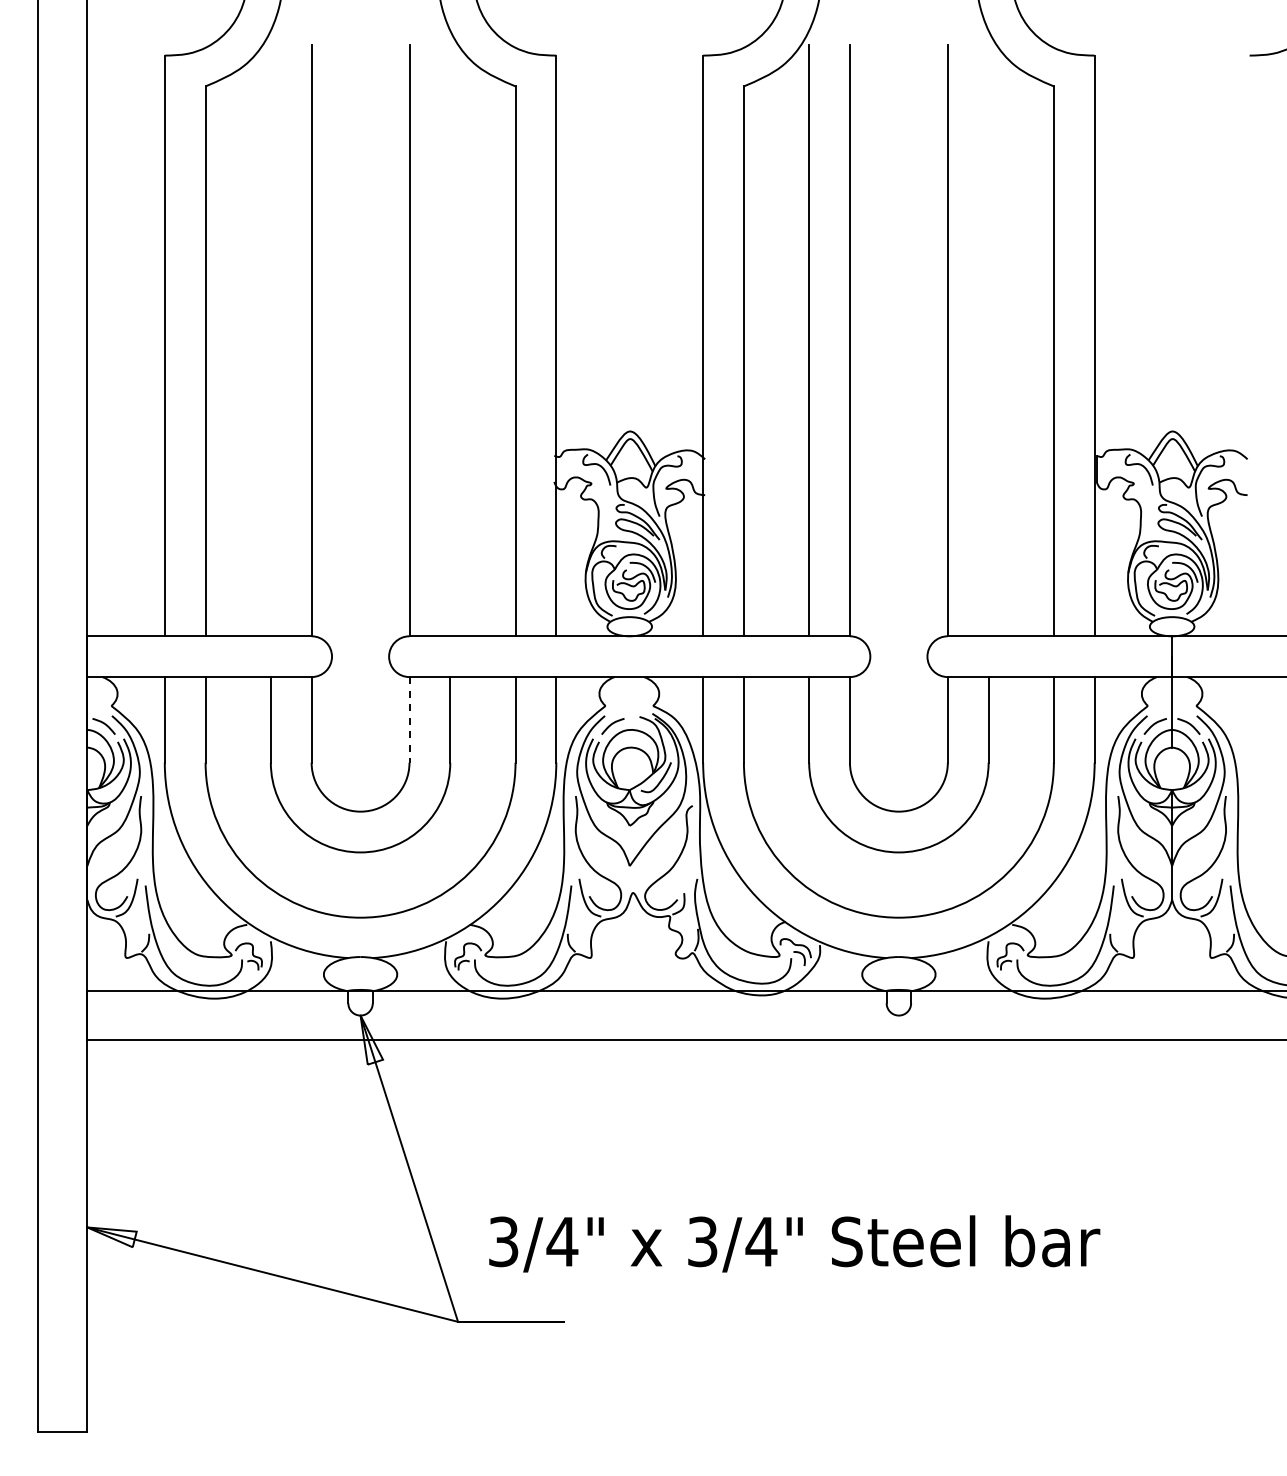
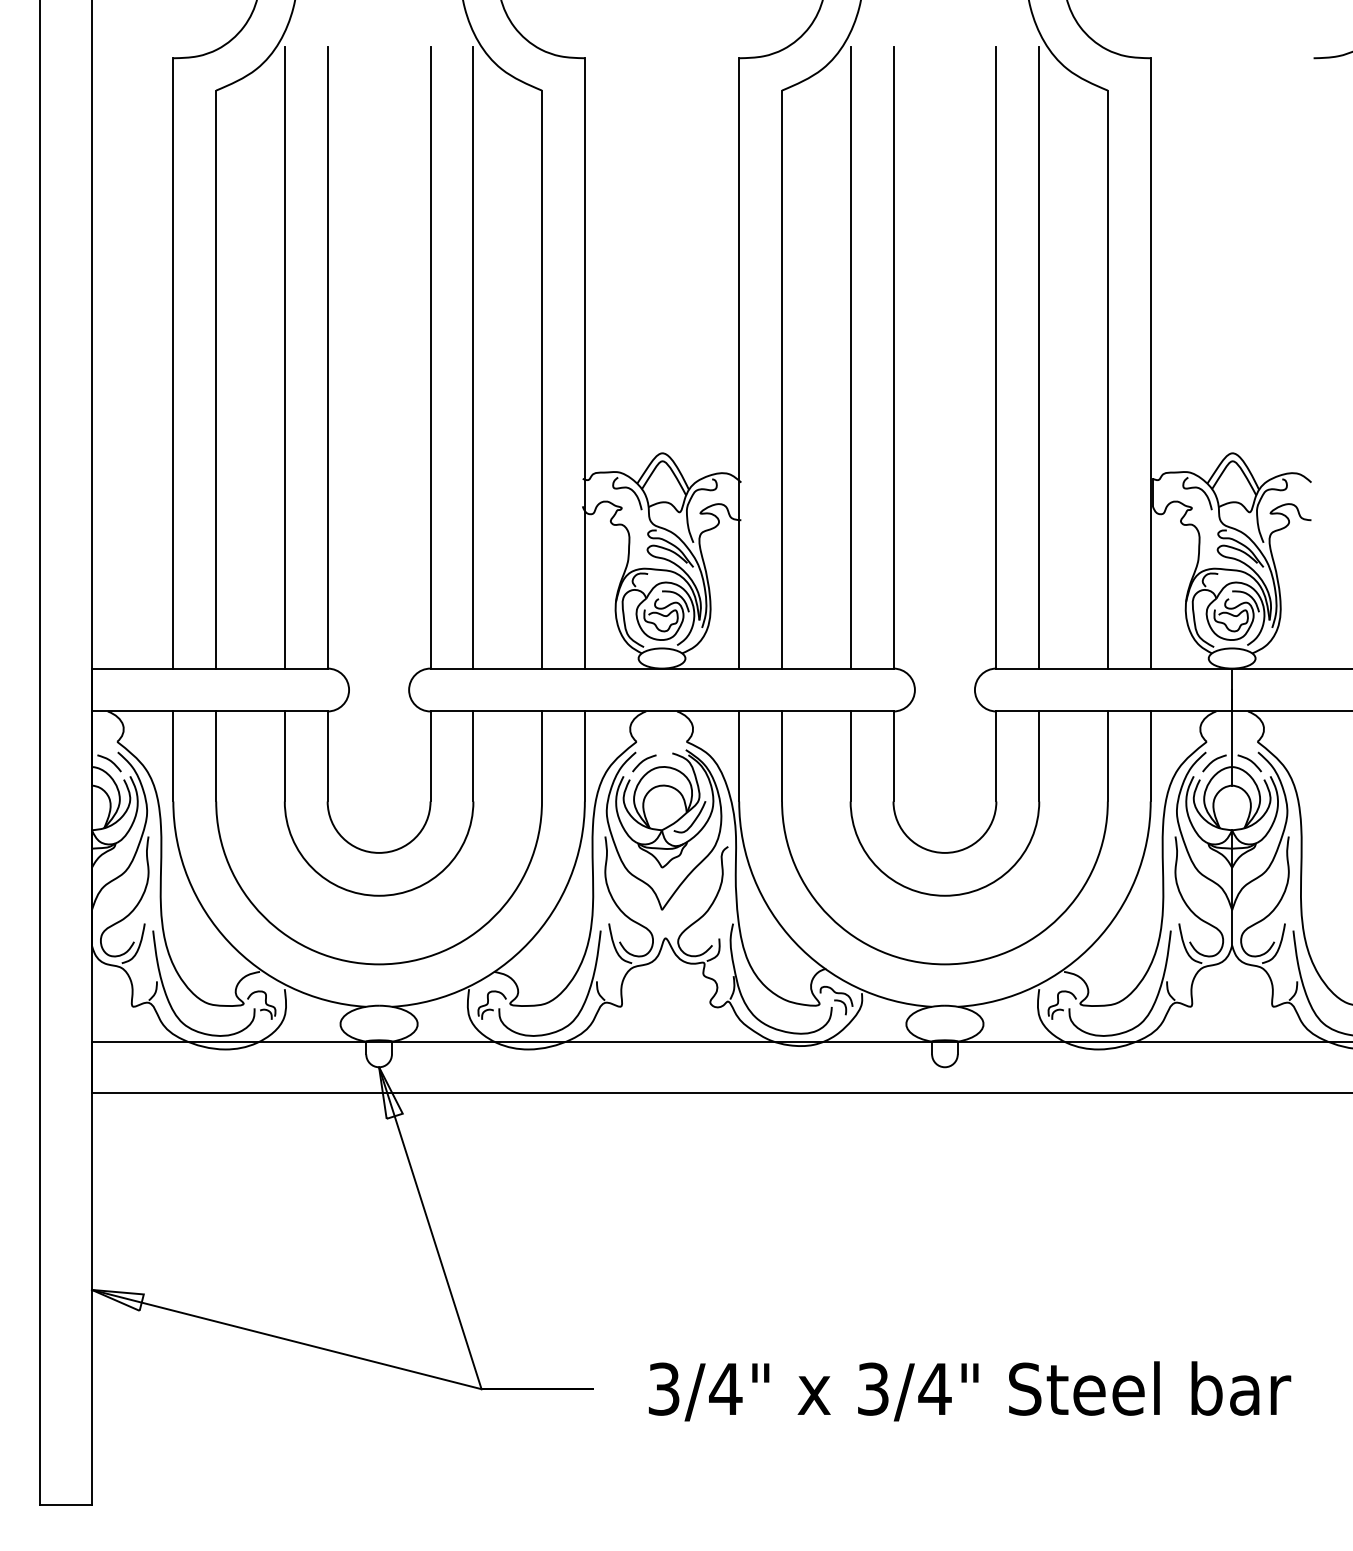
line: (270, 340) -> (284, 357), added
line: (450, 340) -> (473, 357), added
line: (988, 340) -> (1039, 357), added
line: (409, 719) -> (430, 756), dashed -> solid
text: (794, 1243) -> (969, 1390), moved

